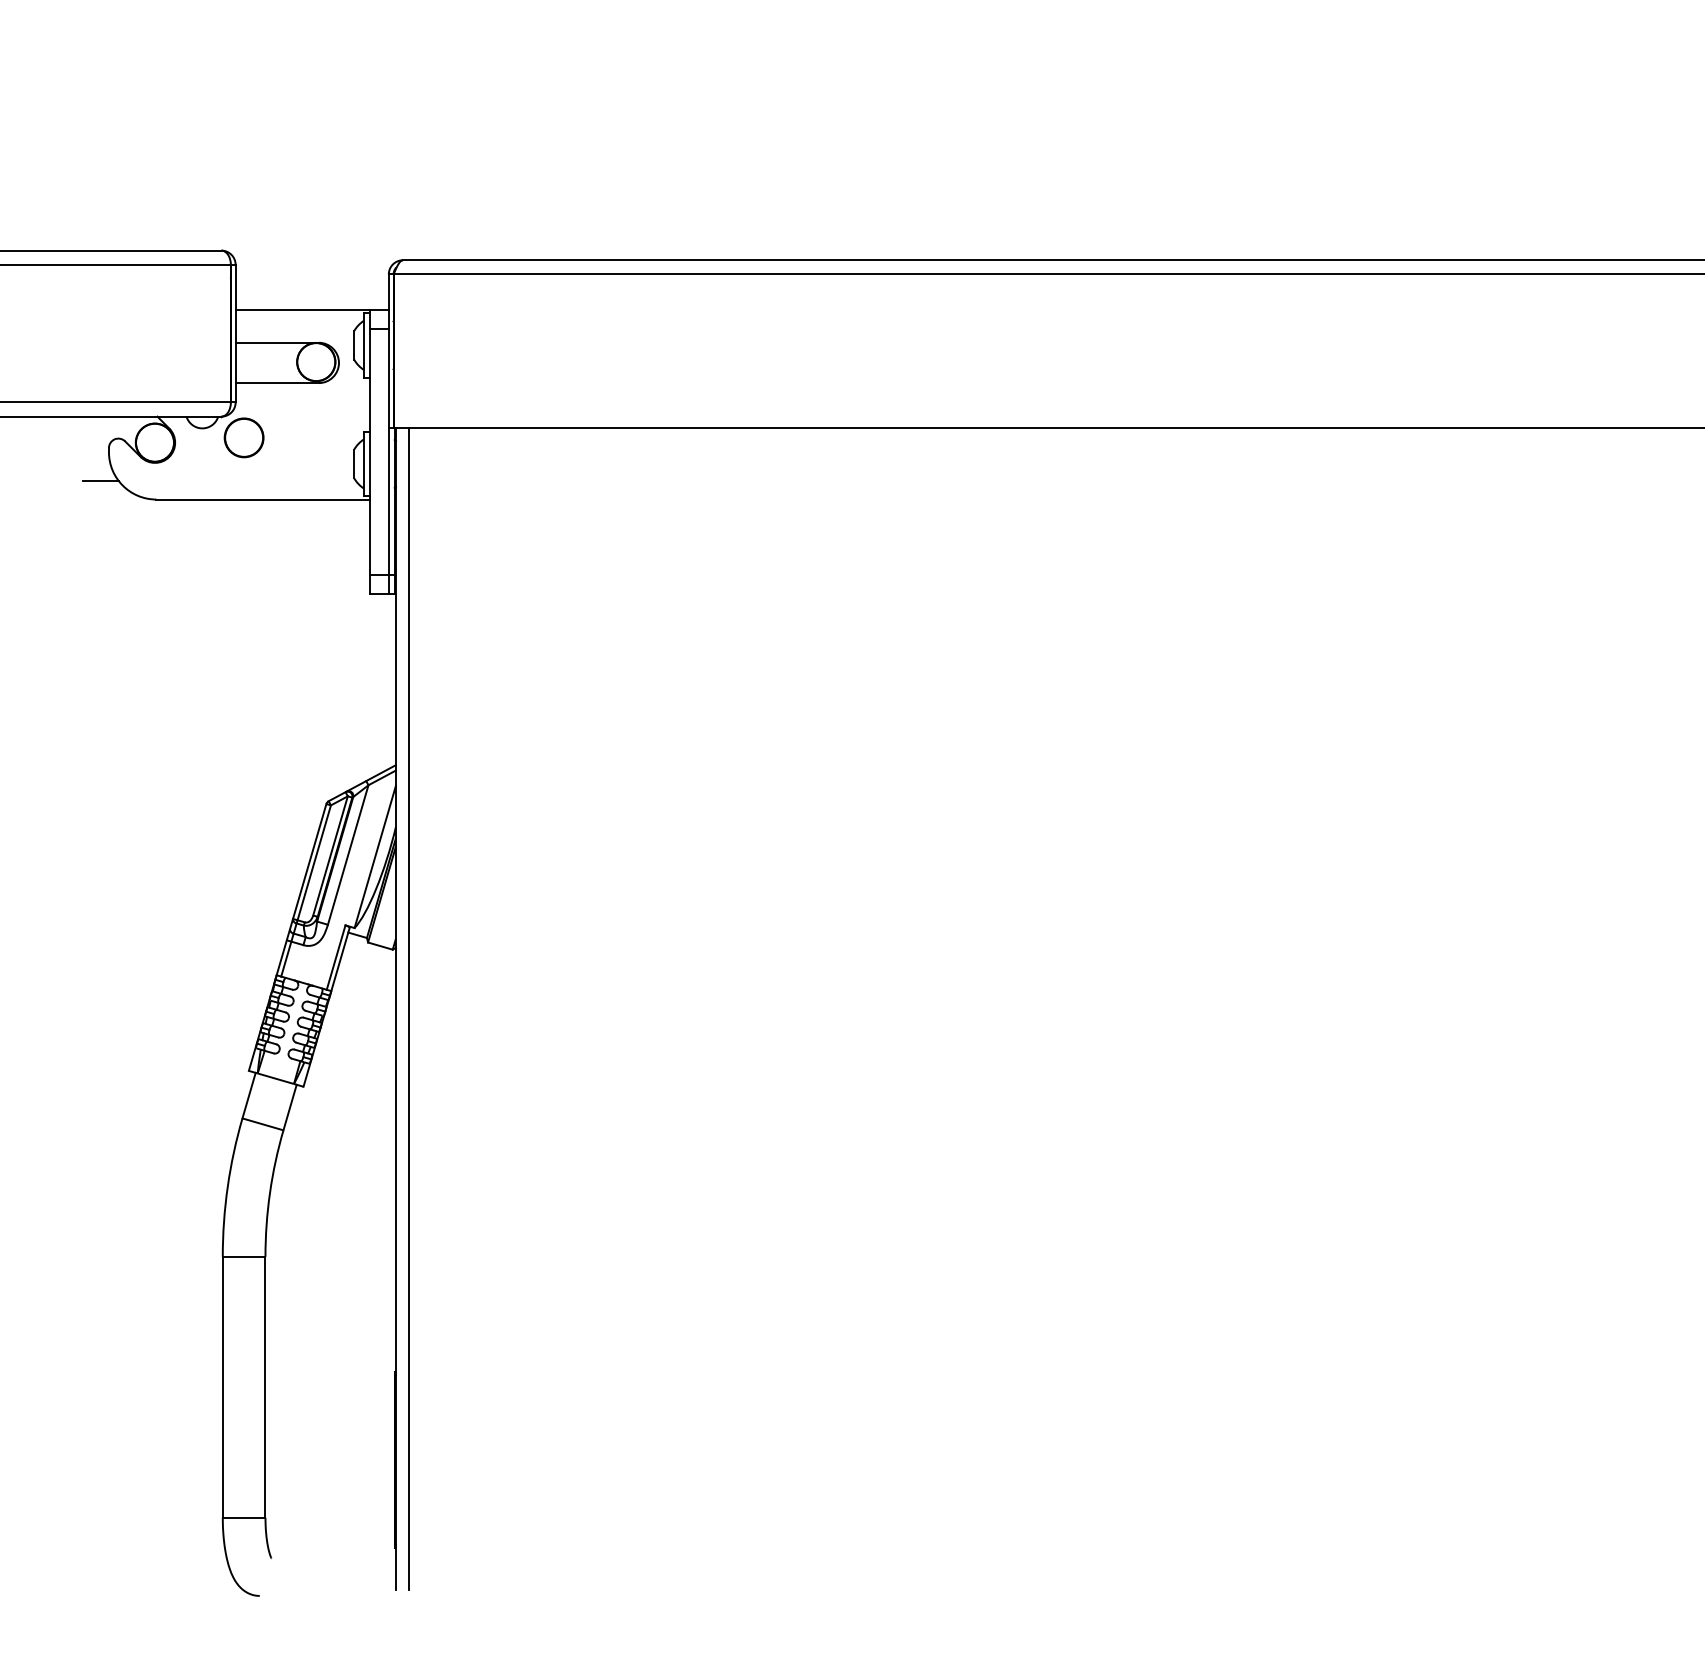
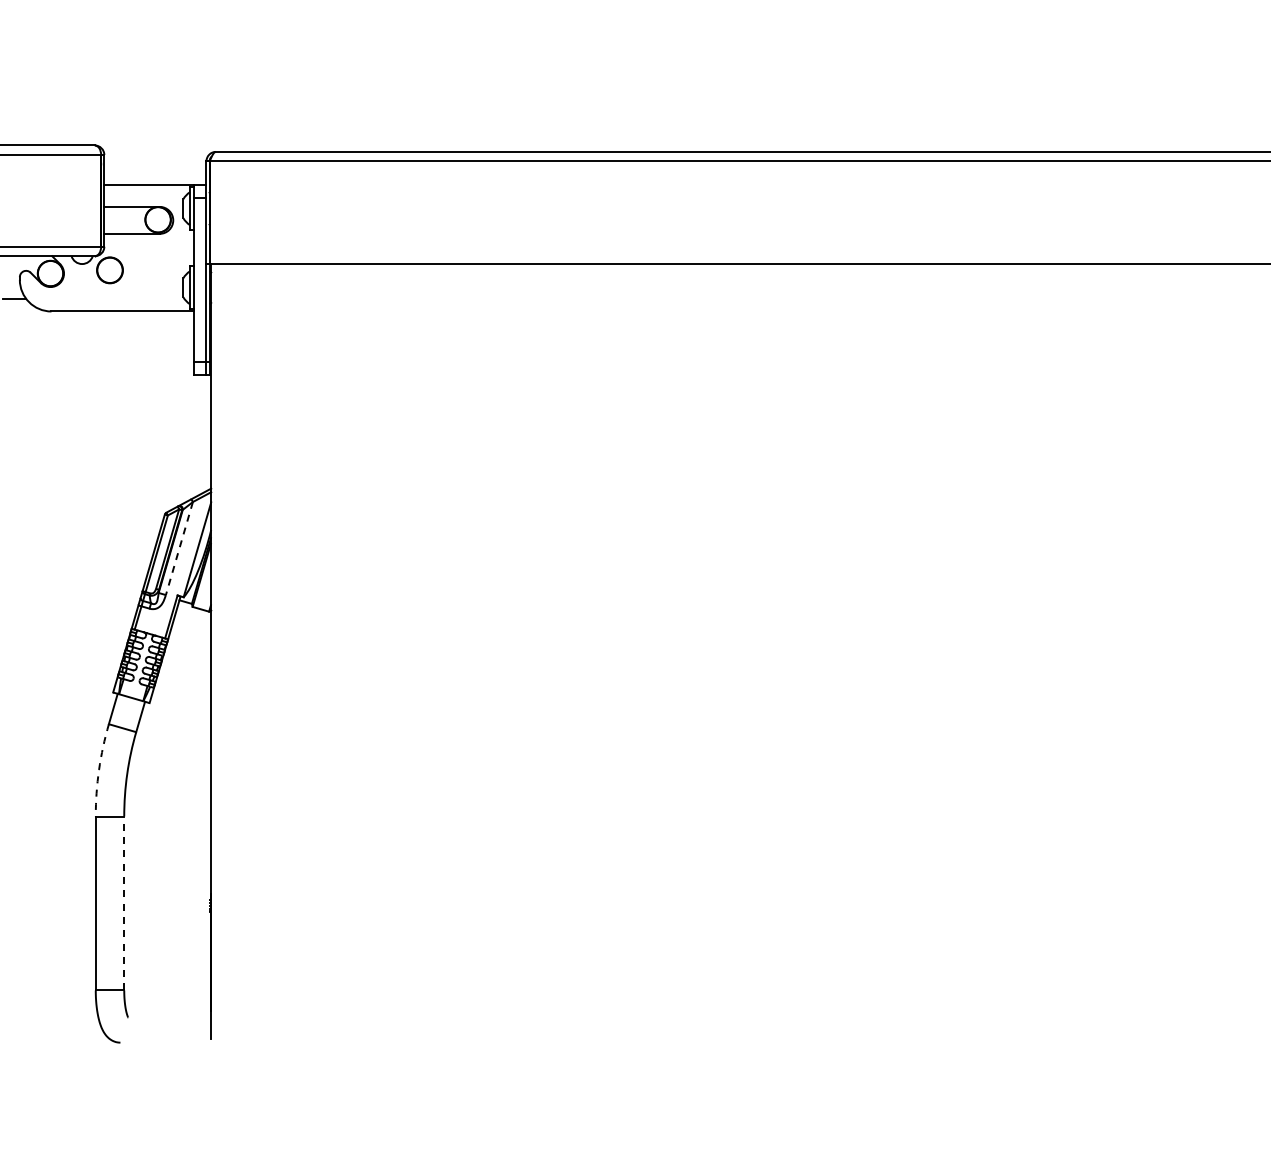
line: (348, 856) -> (179, 549), solid -> dashed
line: (409, 1009) -> (220, 651), removed
arc: (228, 1186) -> (99, 769), solid -> dashed
line: (265, 1387) -> (124, 903), solid -> dashed

